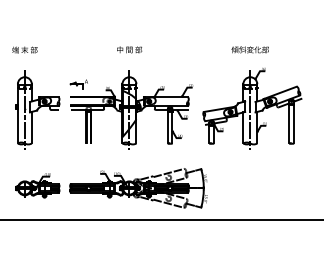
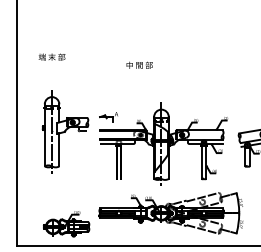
text: (24, 49) -> (51, 56), moved
text: (129, 49) -> (139, 64), moved
part: (131, 109) -> (163, 143), moved
part: (37, 185) -> (66, 223), moved

